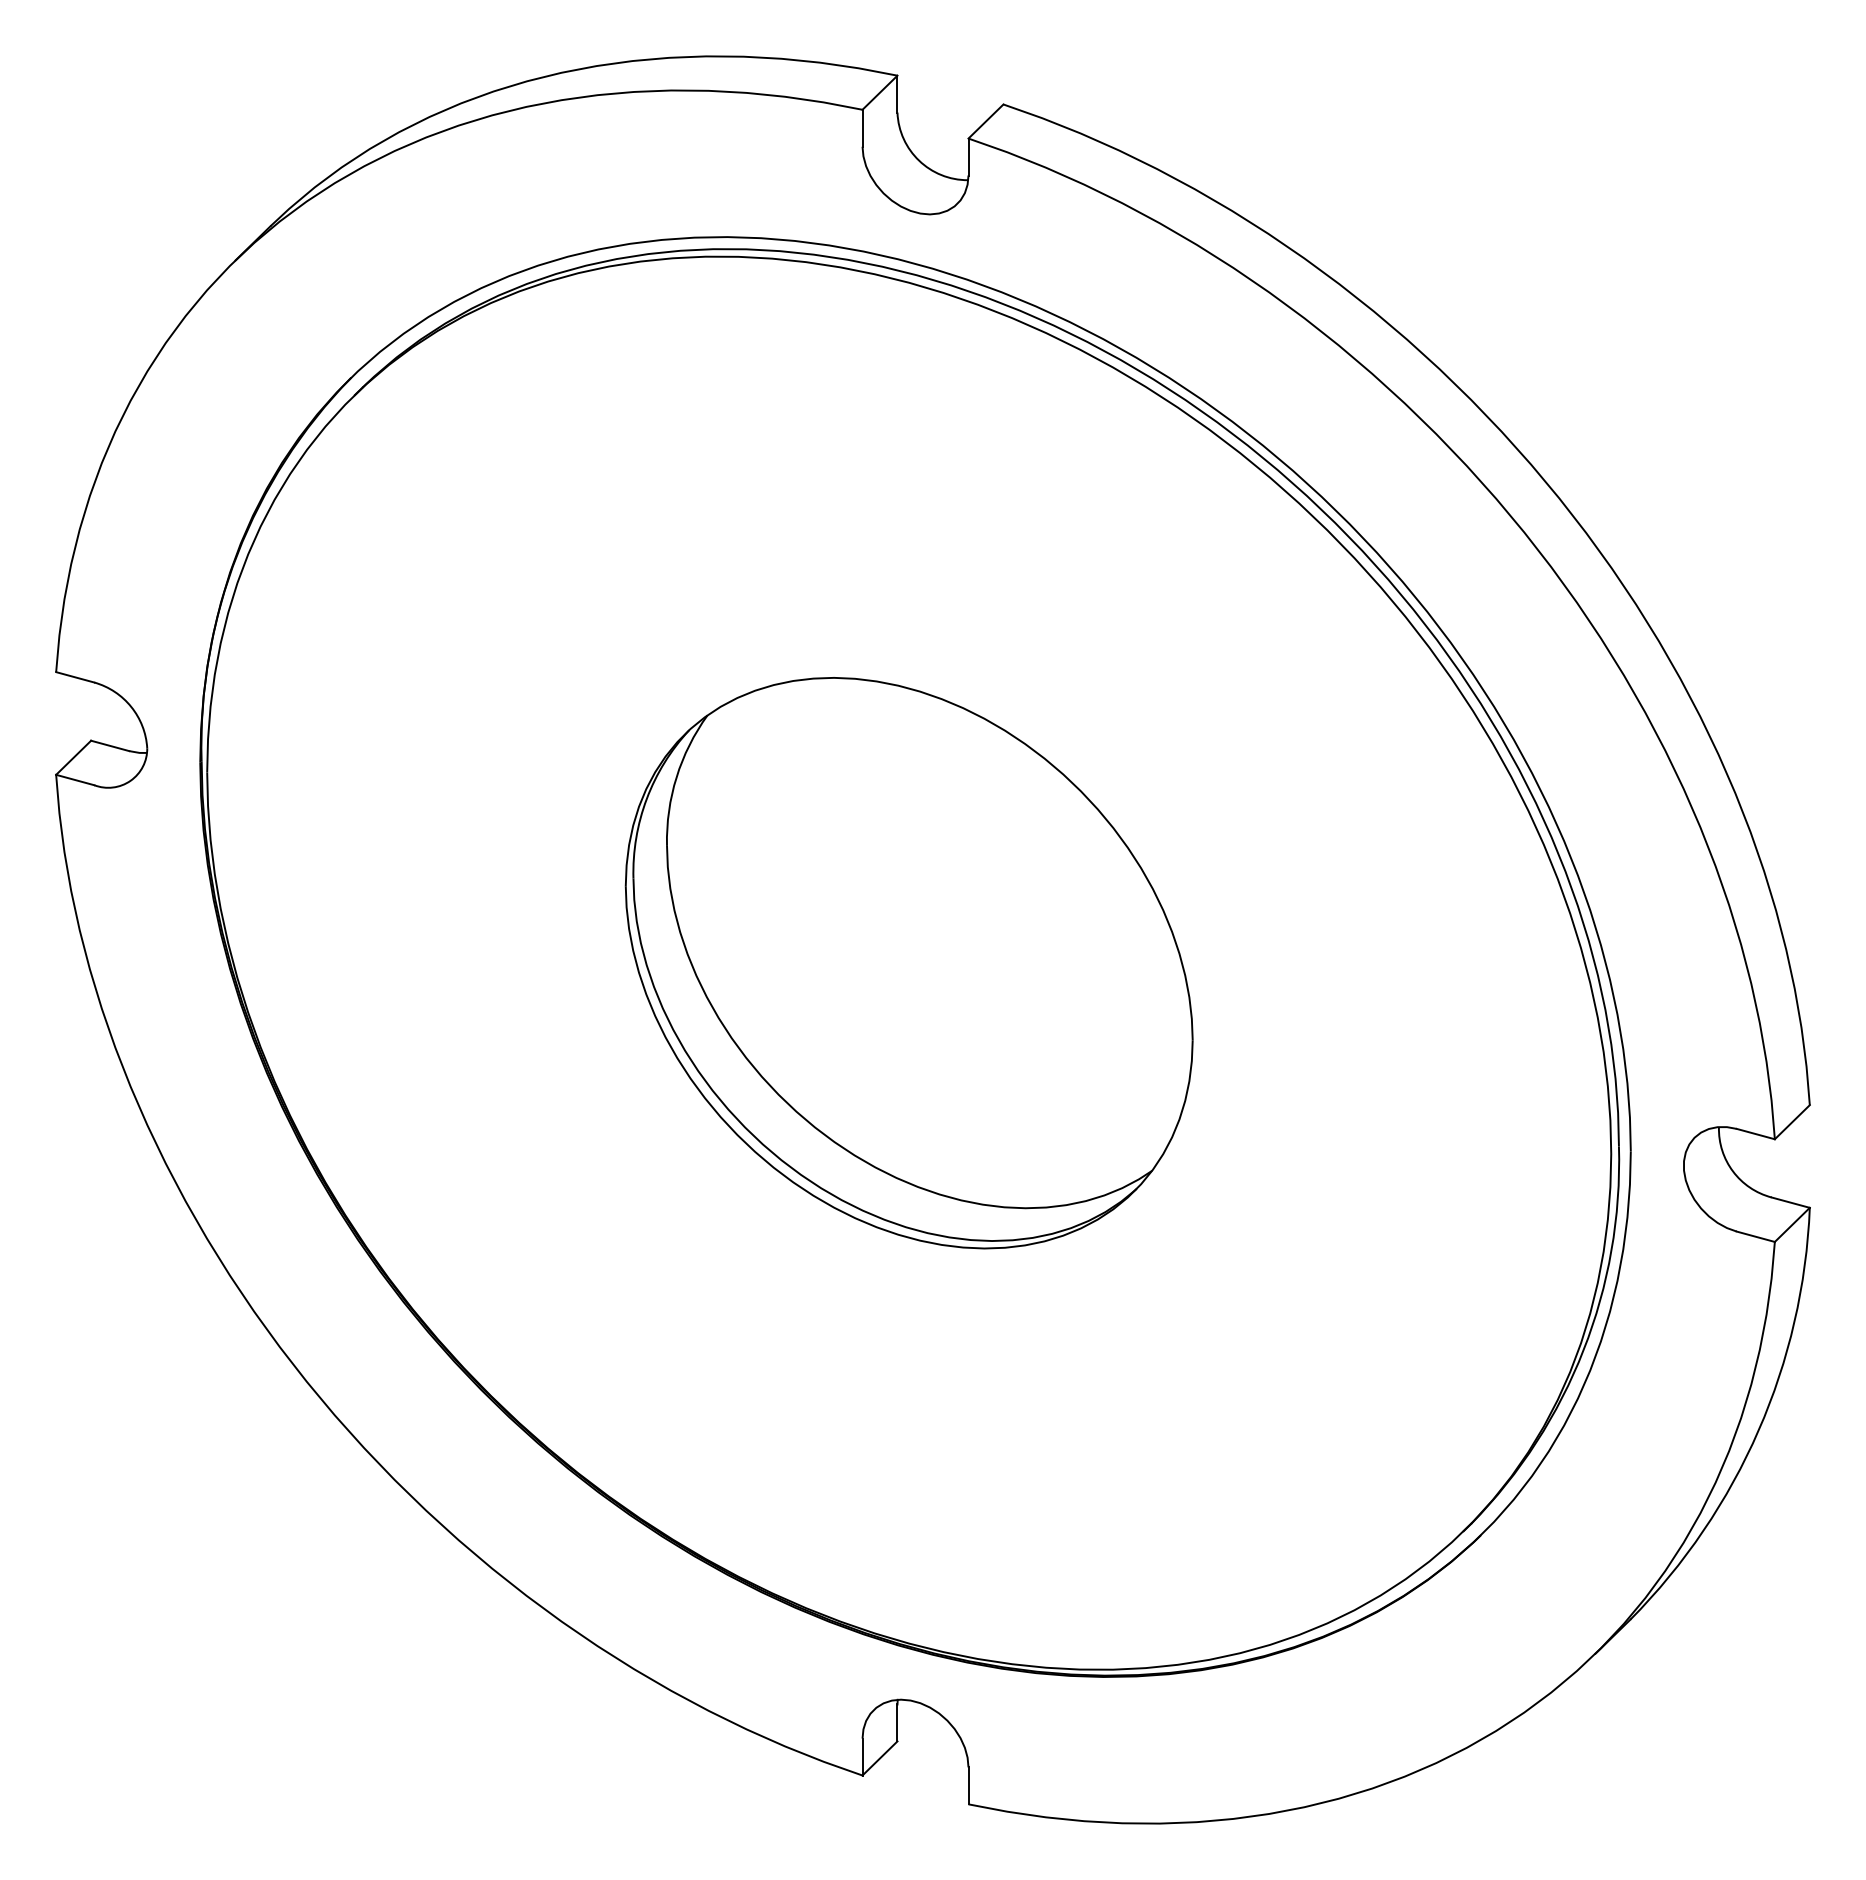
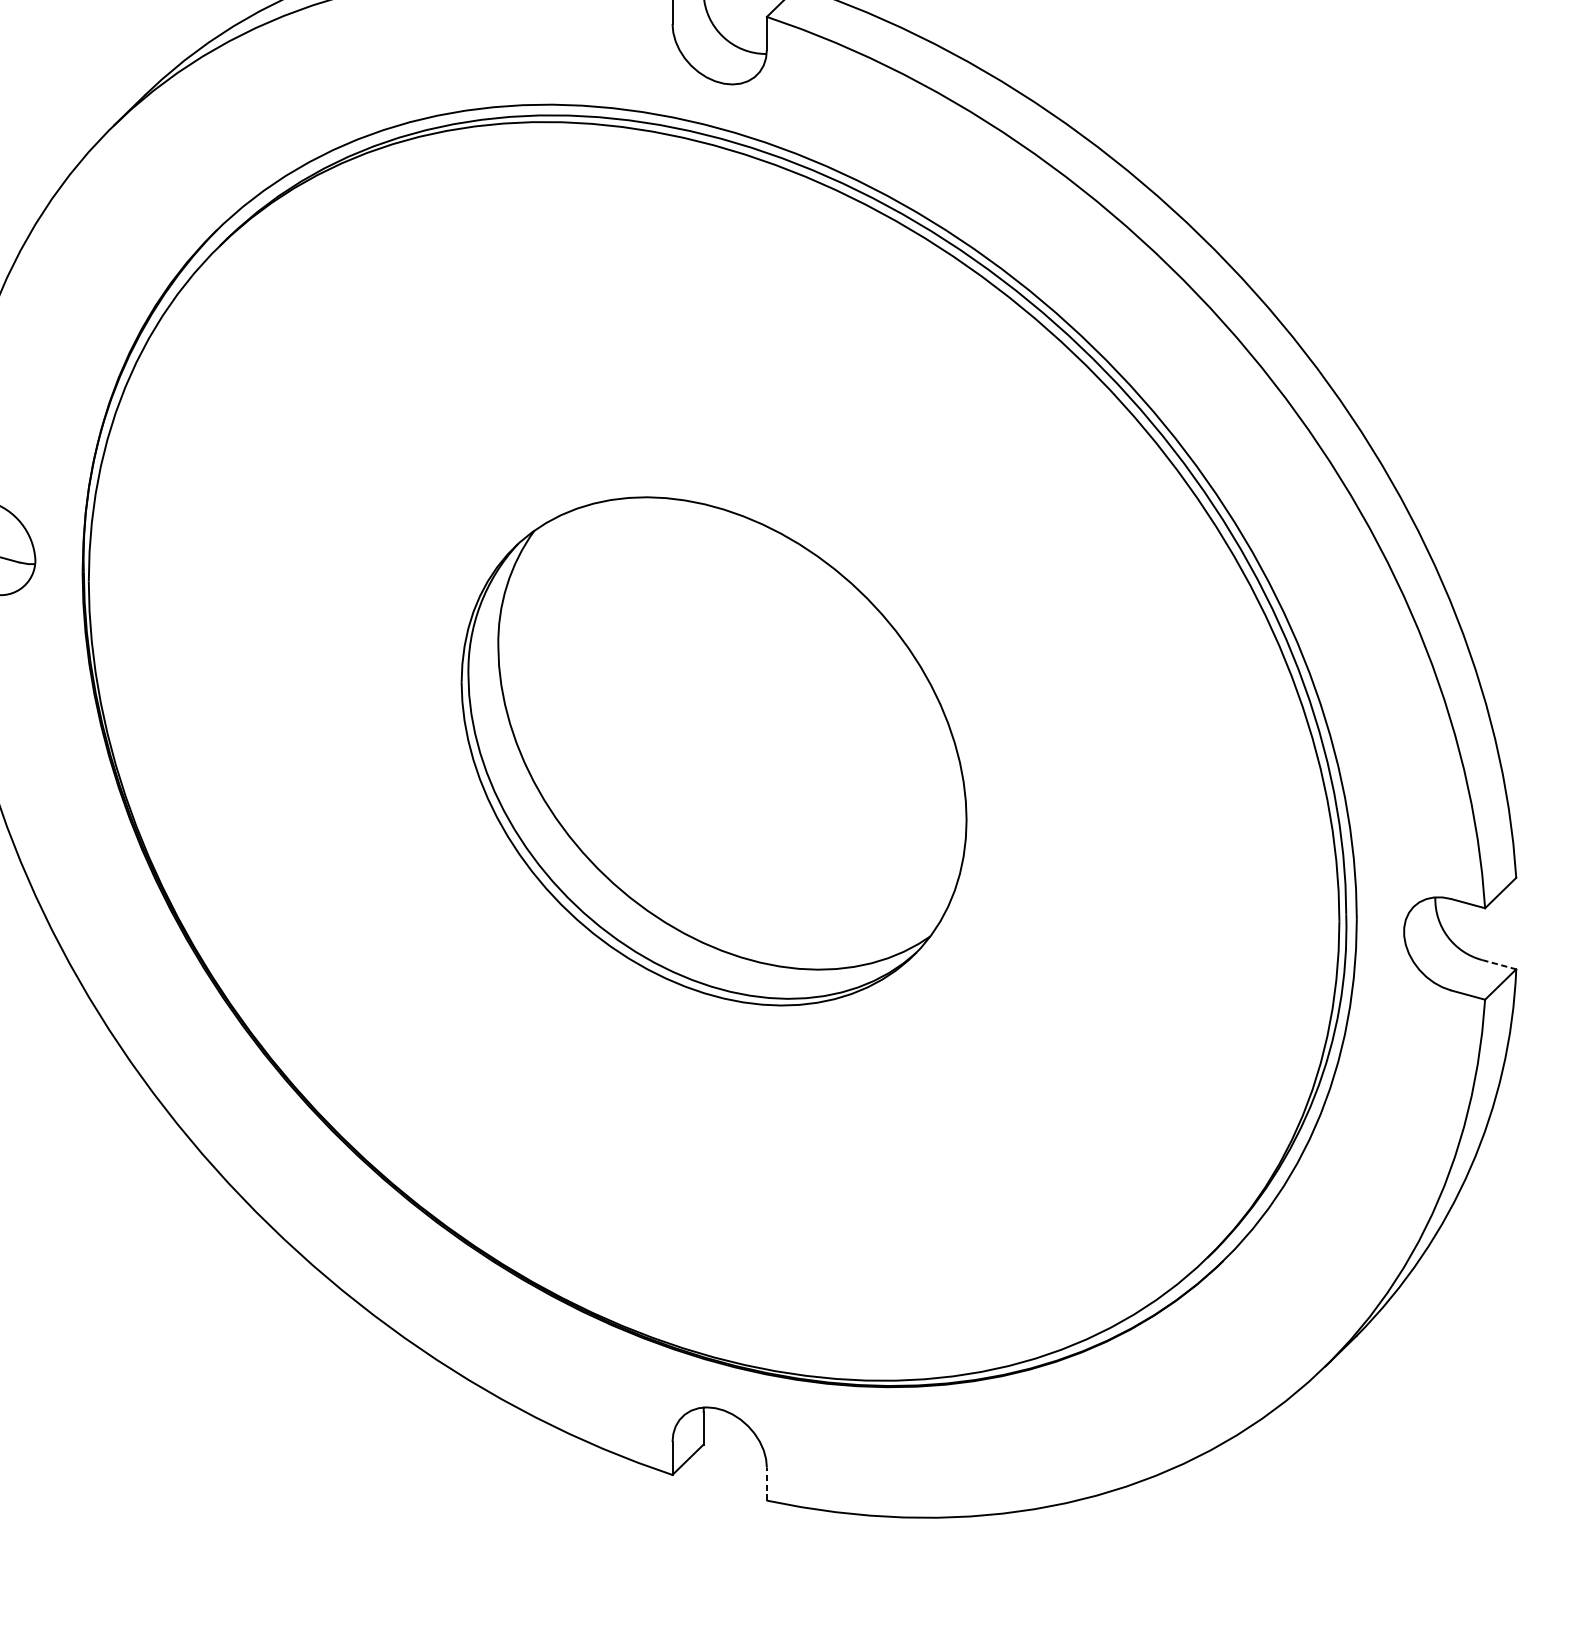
line: (1790, 1202) -> (1499, 964), solid -> dashed
line: (968, 1785) -> (766, 1483), solid -> dashed

